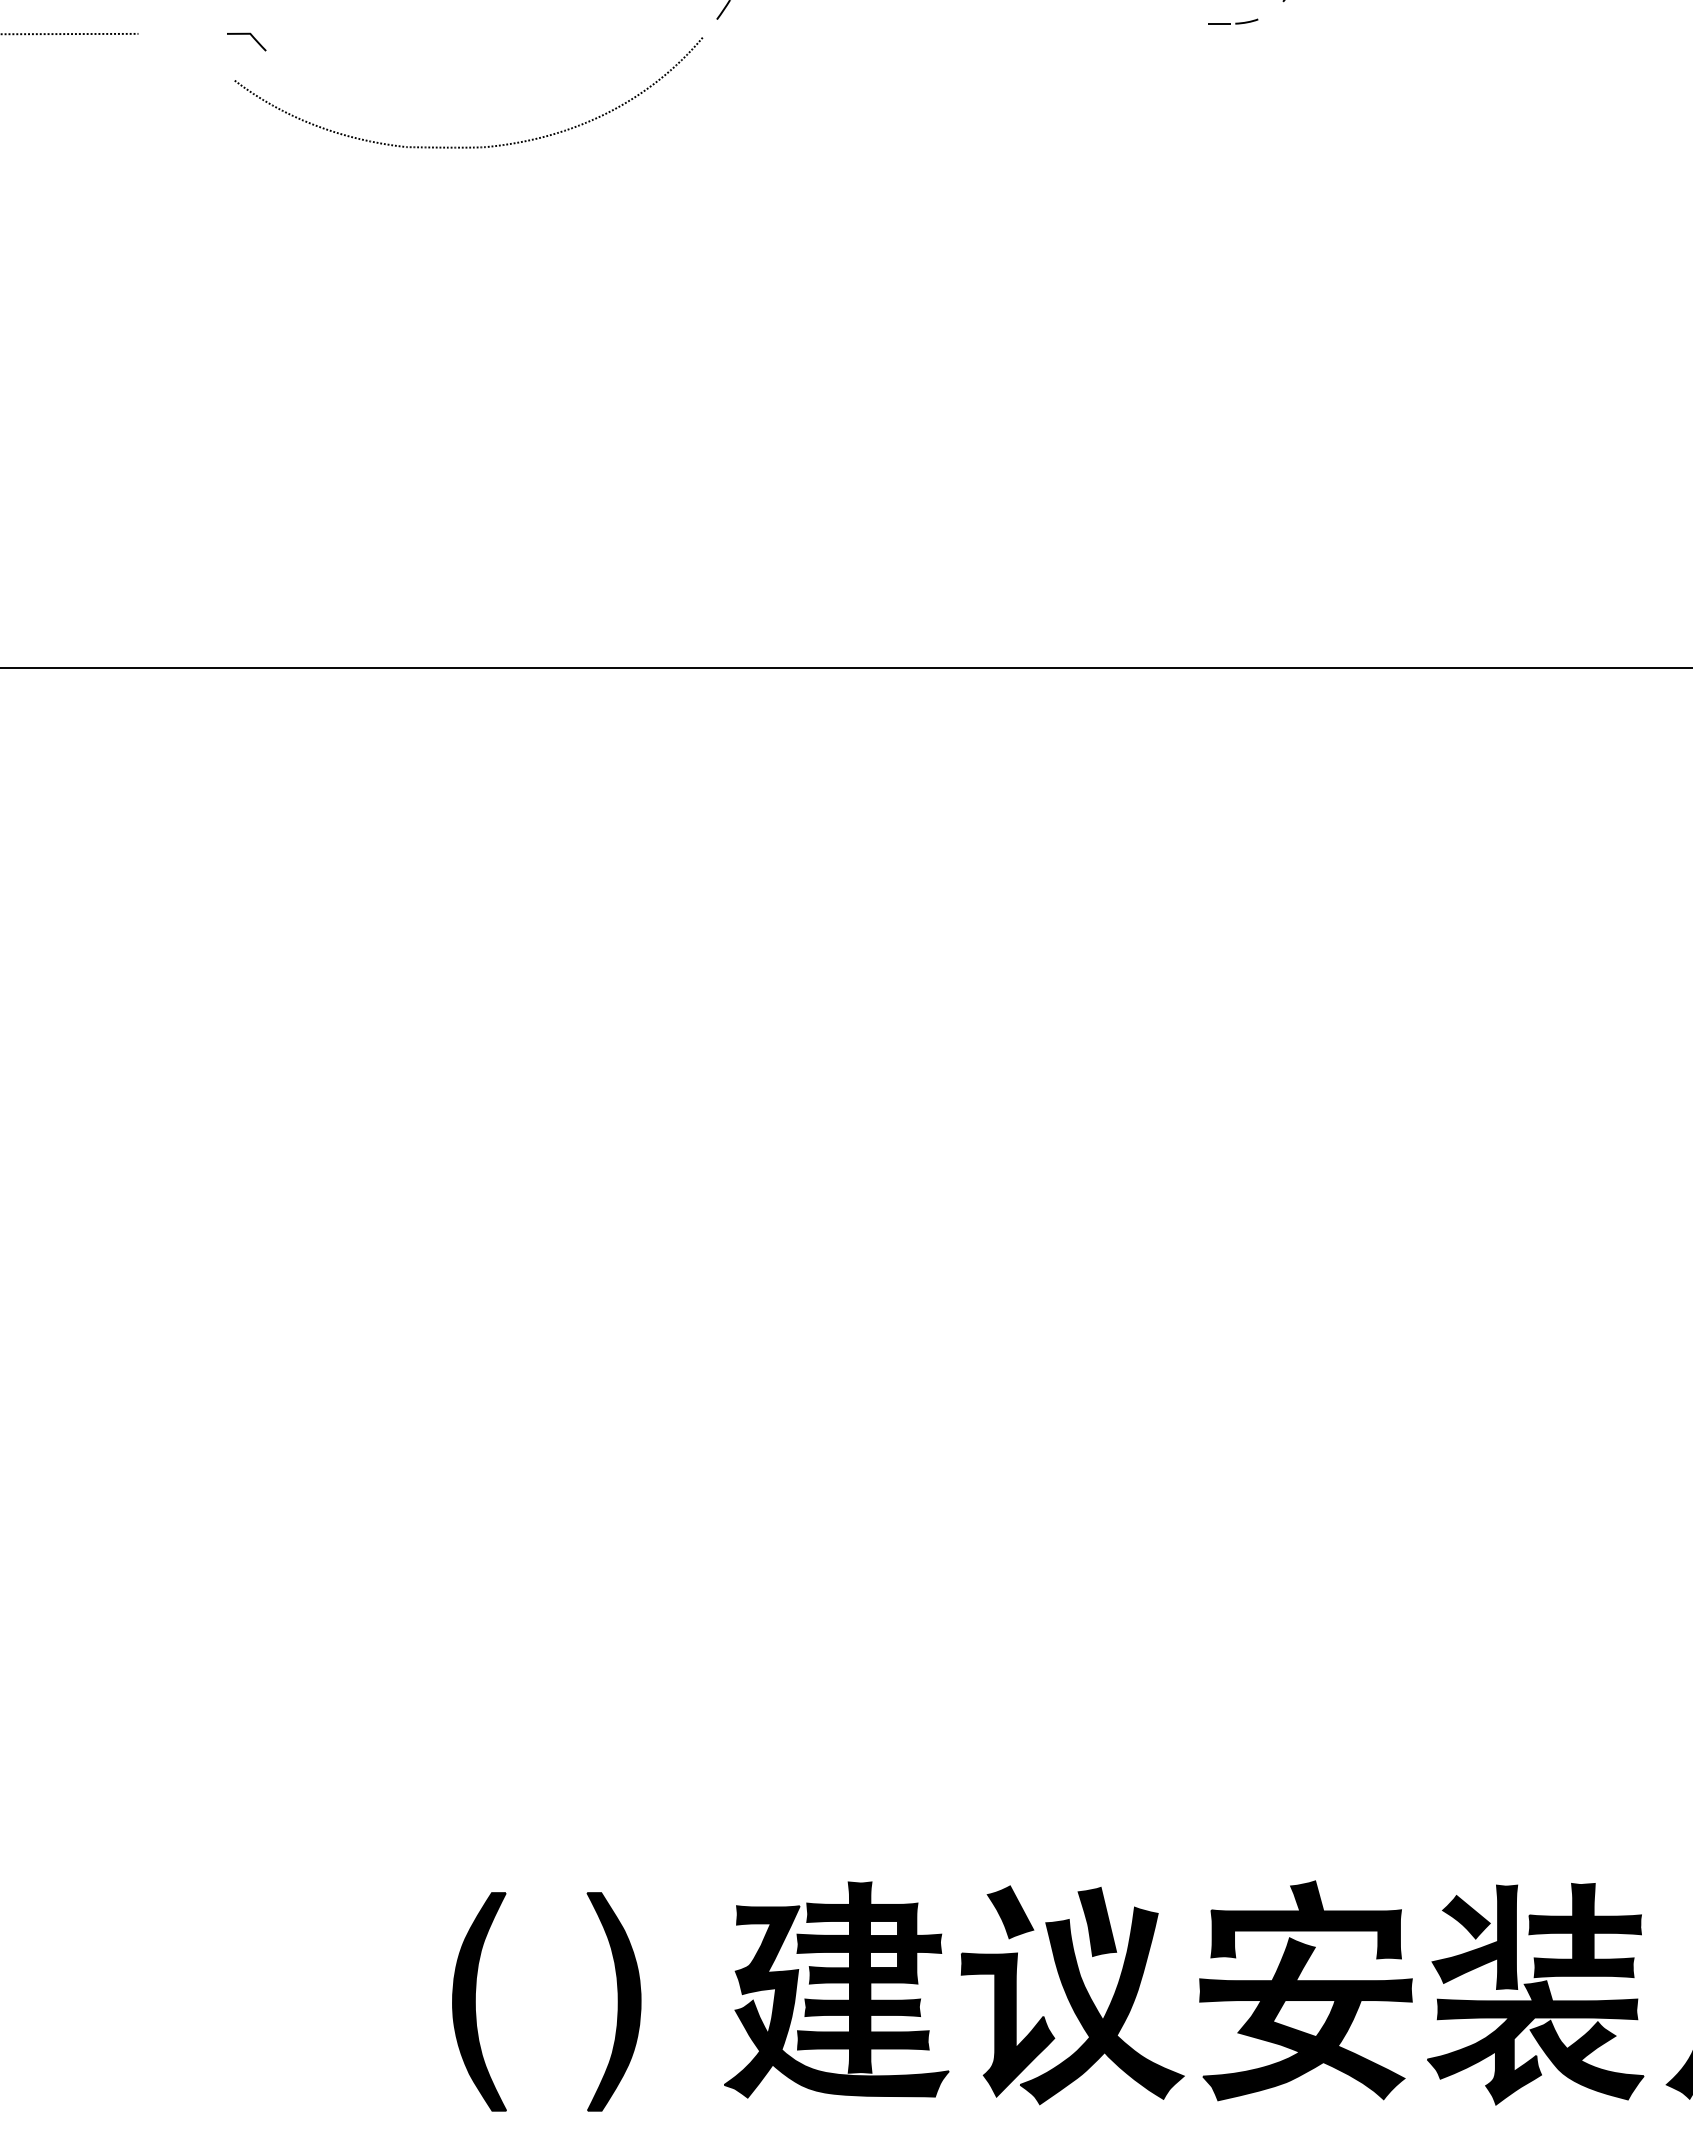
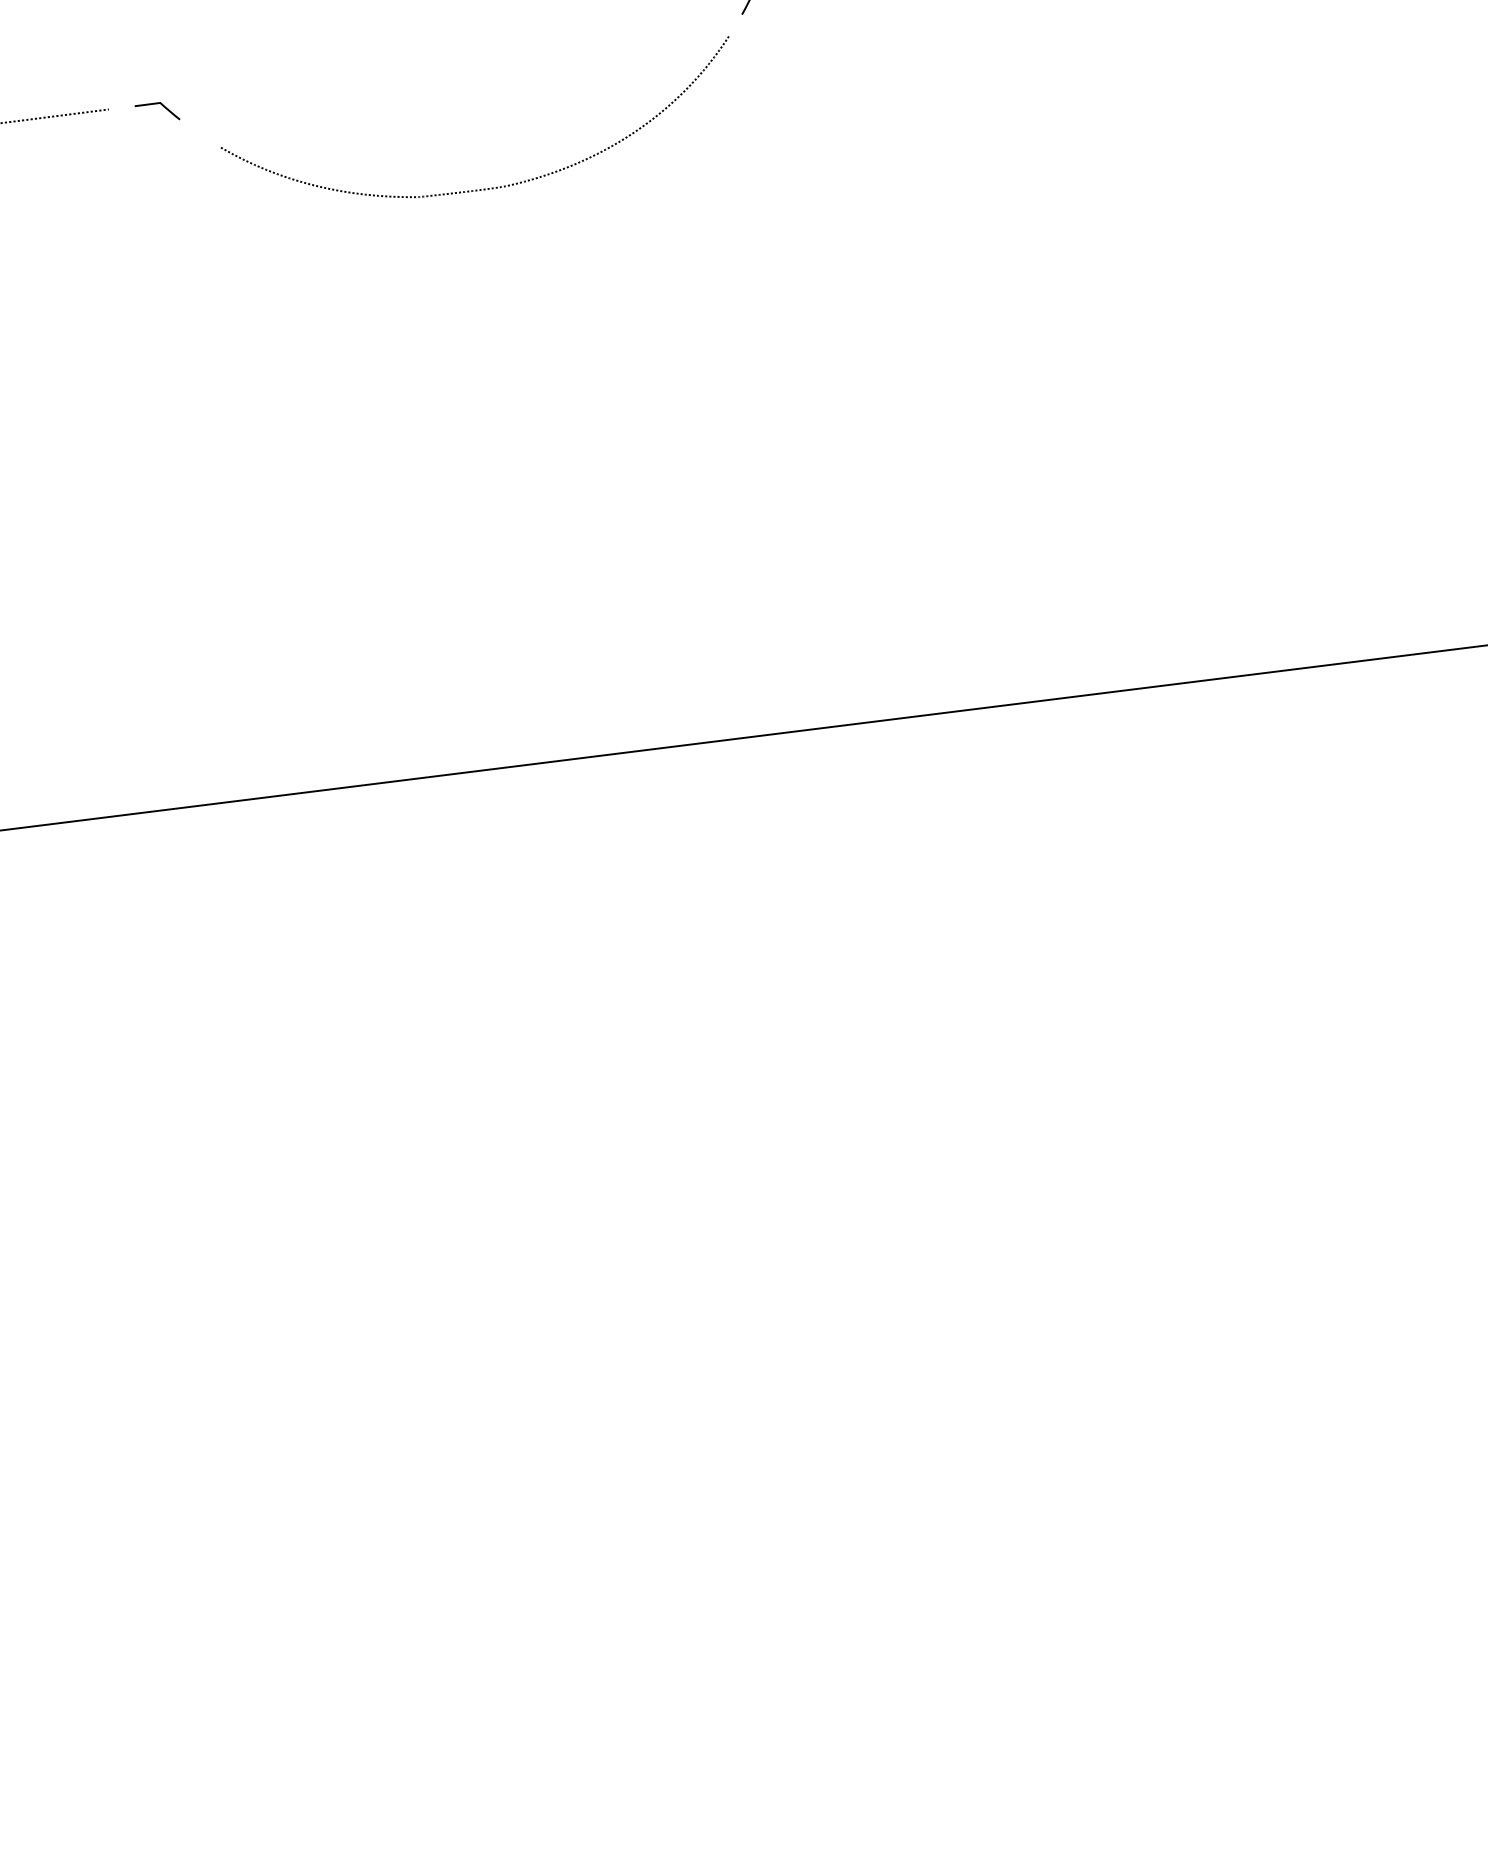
curve: (246, 34) -> (156, 104), moved

